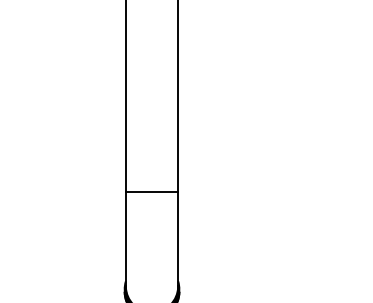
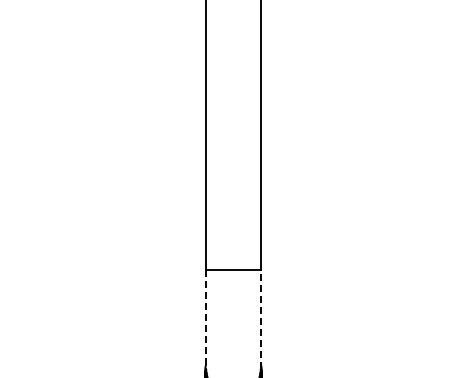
line: (177, 238) -> (260, 319), solid -> dashed
line: (126, 239) -> (206, 320), solid -> dashed

